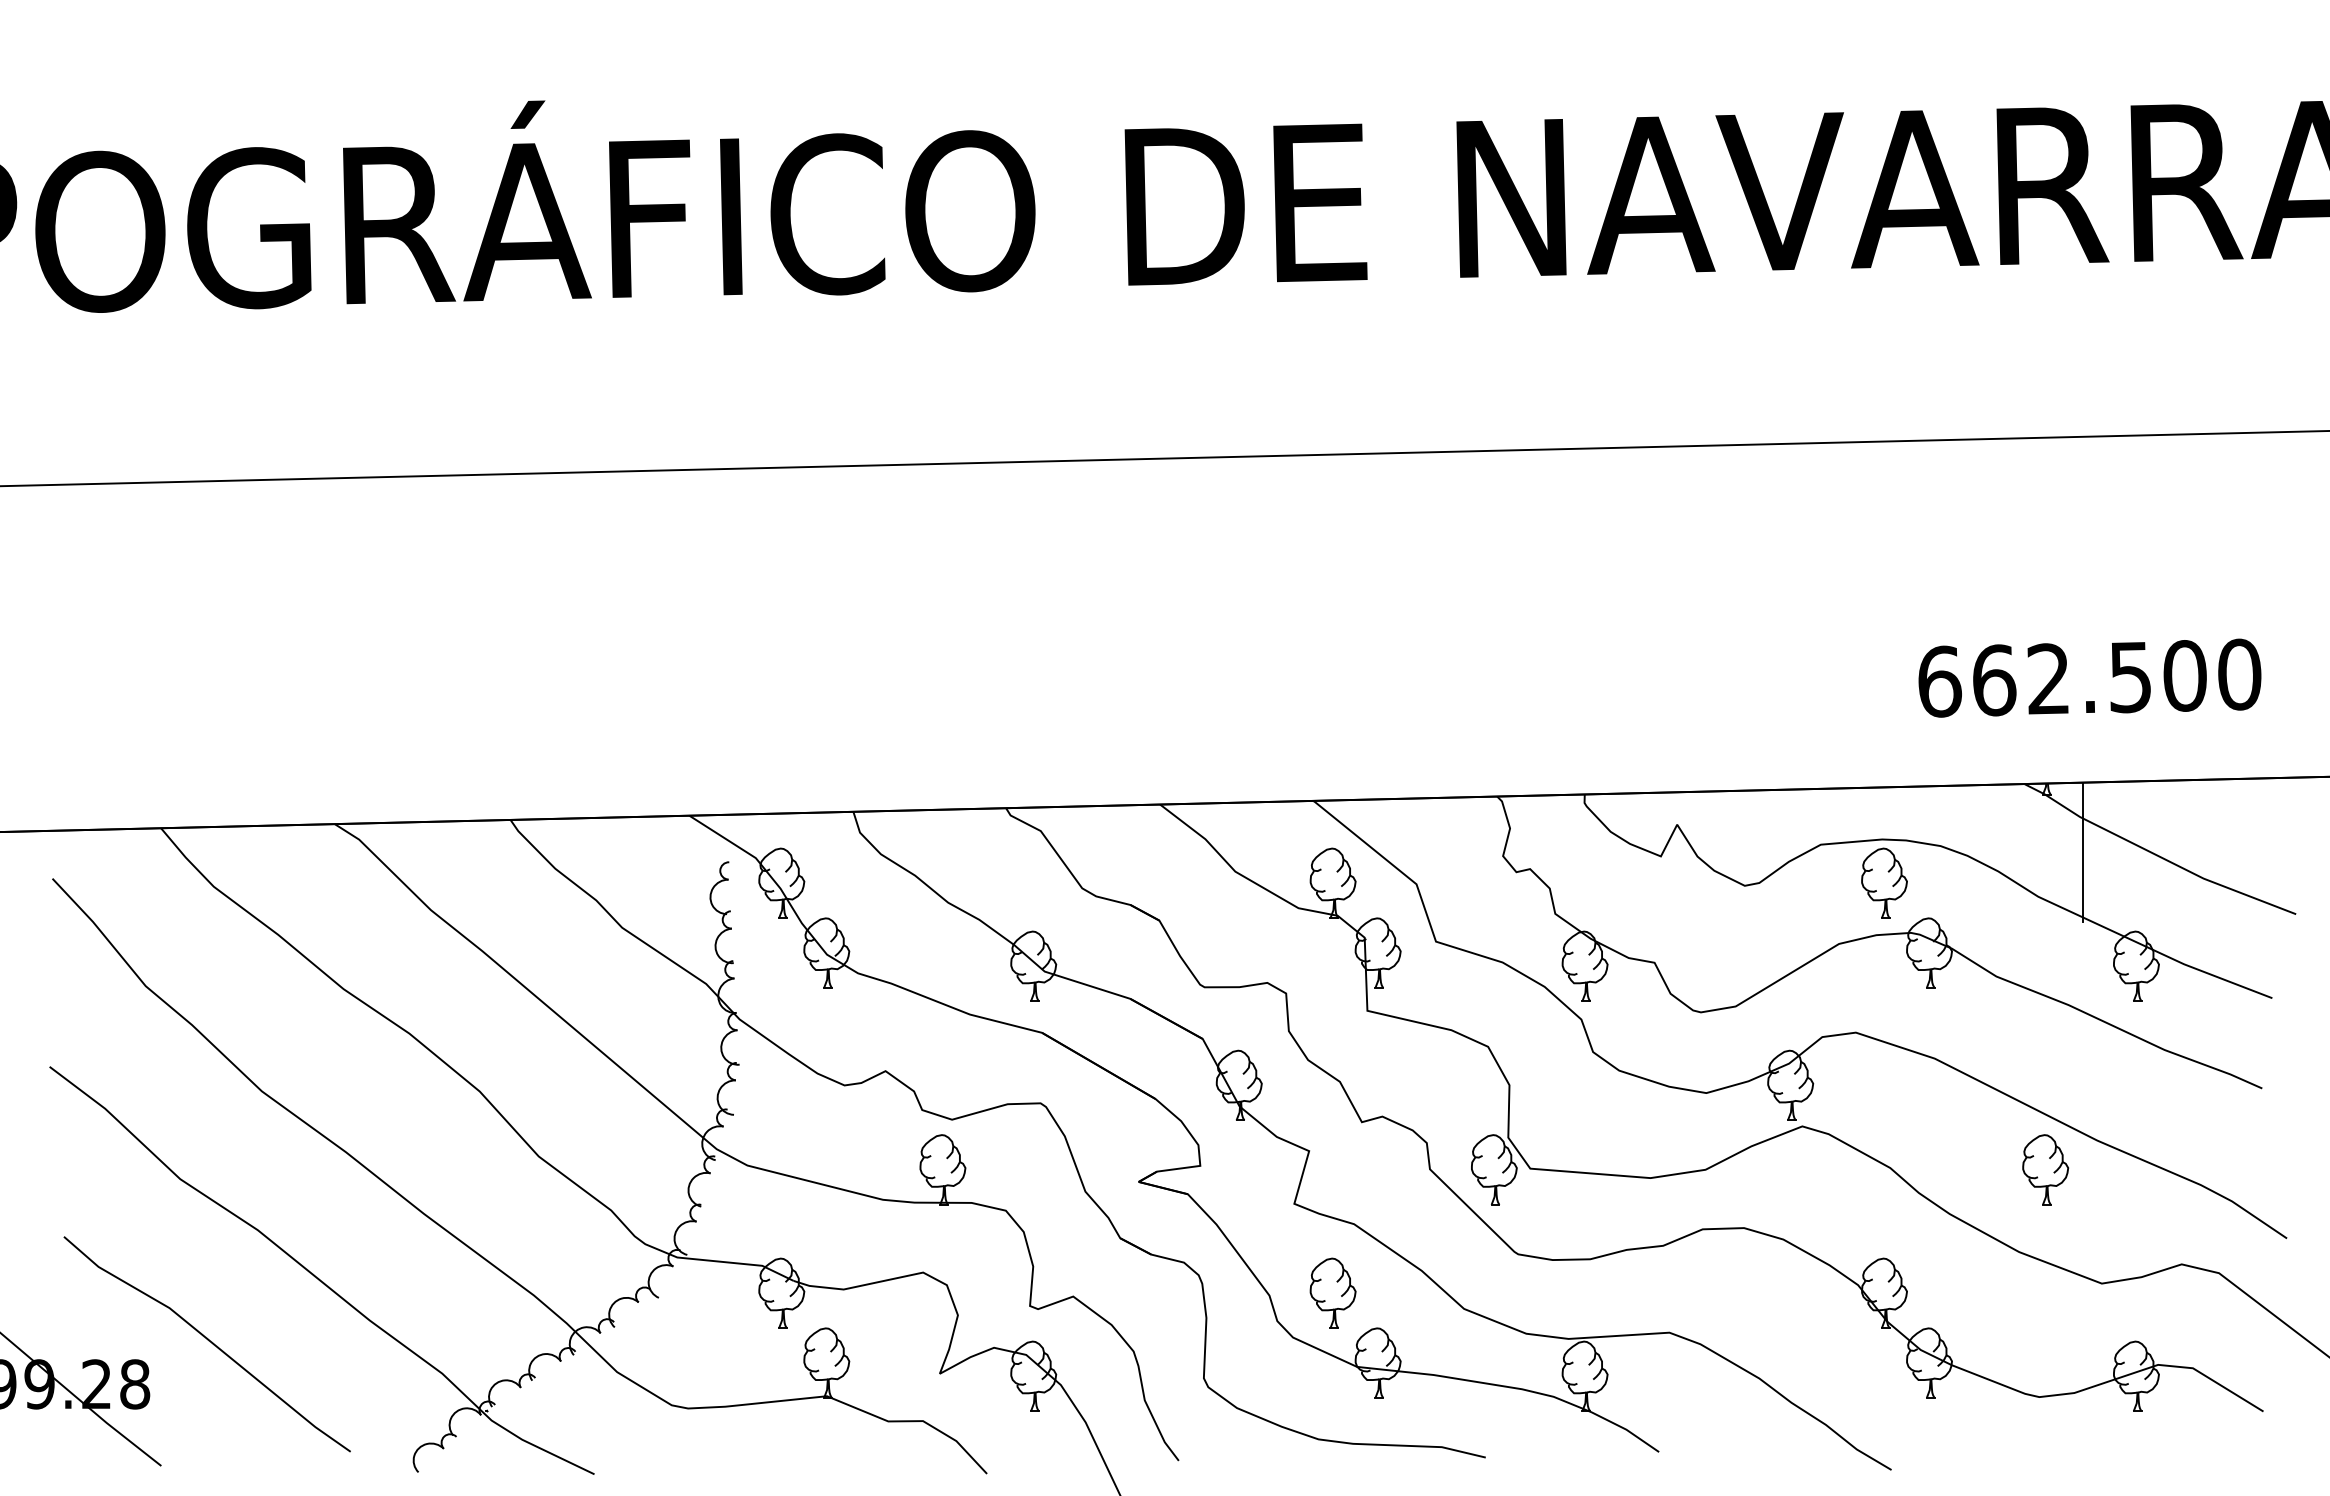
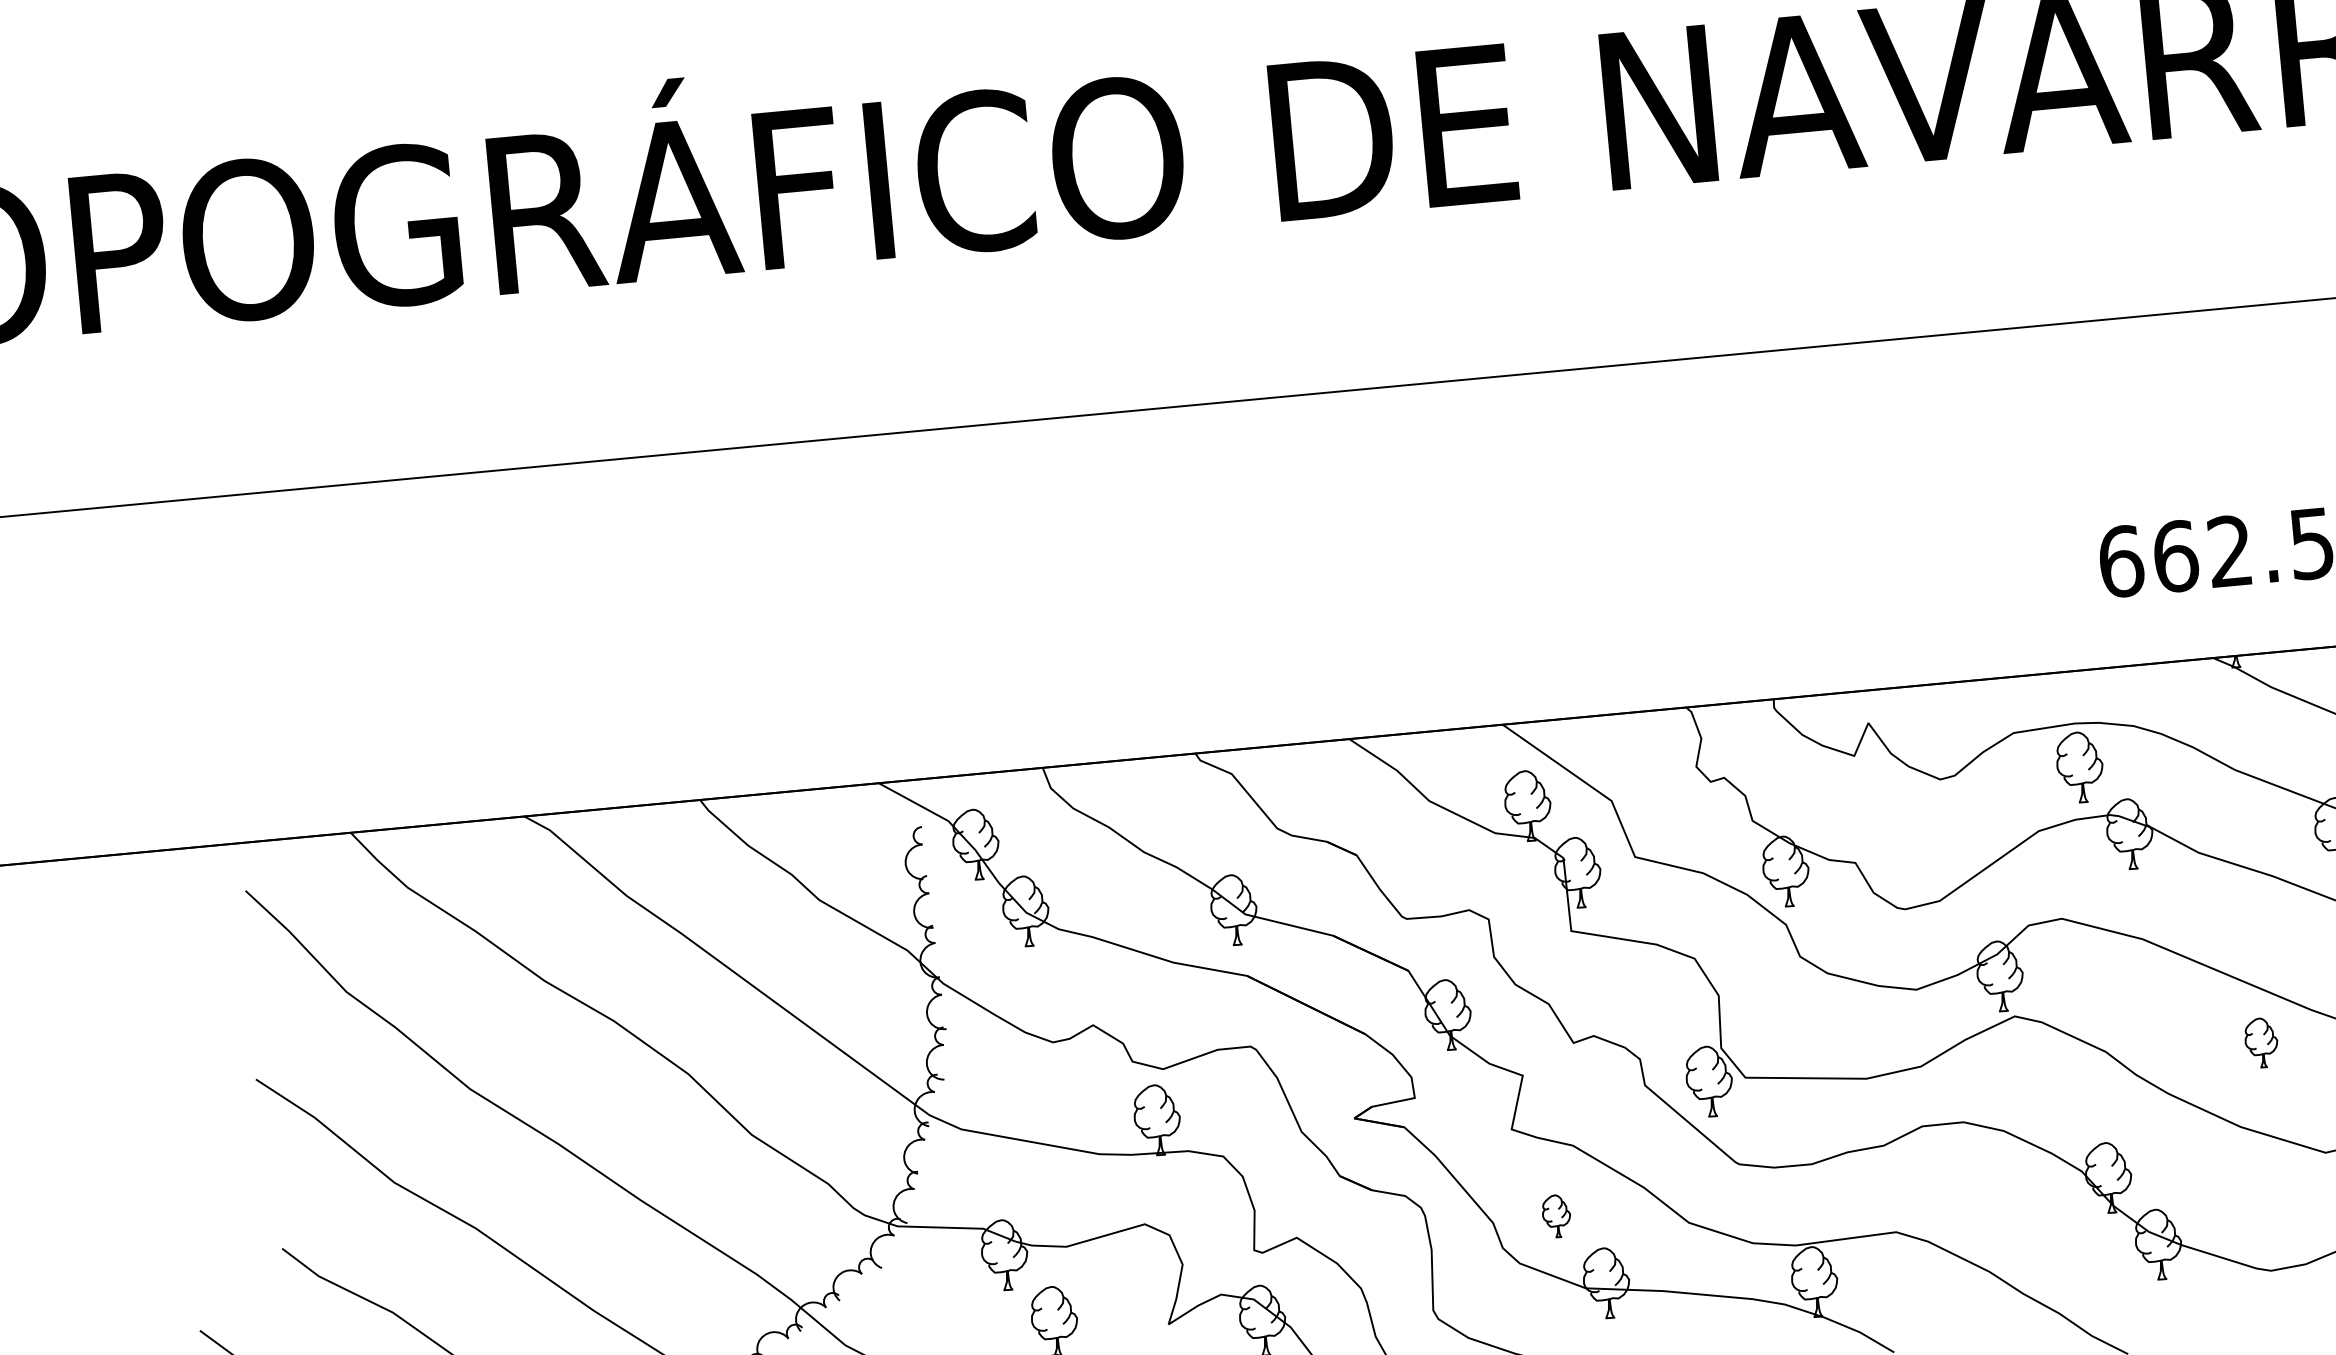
line: (2082, 851) -> (2276, 721), removed
part: (2045, 1169) -> (2261, 1042), size x0.7
part: (1332, 1292) -> (1556, 1215), size x0.6

